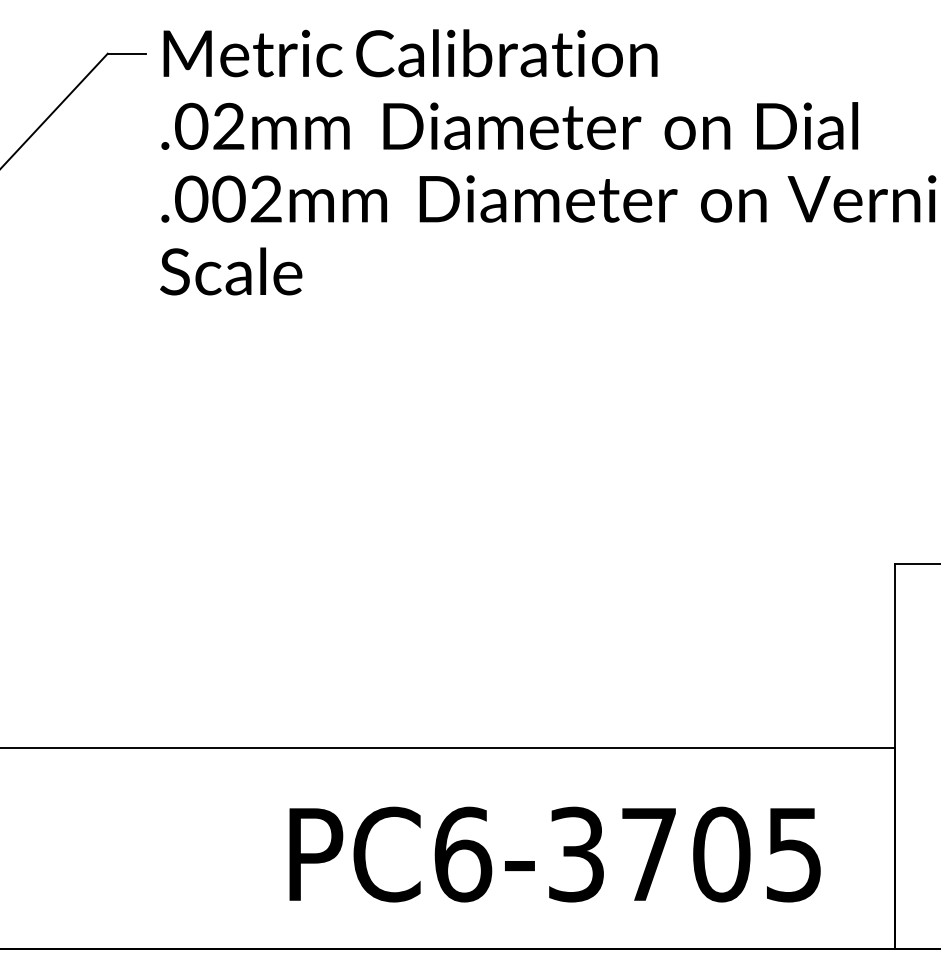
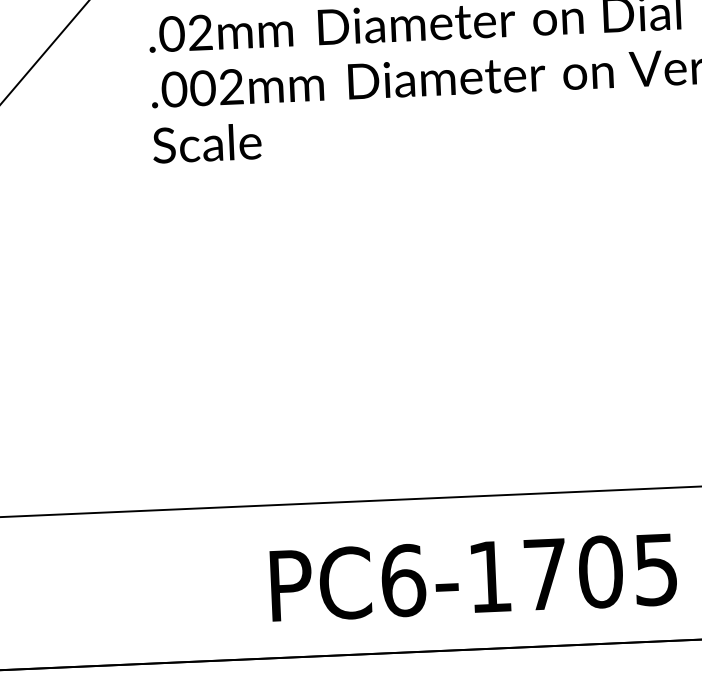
text: (576, 854) -> (490, 576), PC6-3705 -> PC6-1705

